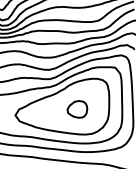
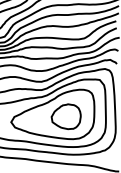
part: (76, 108) -> (65, 116), size x1.67

